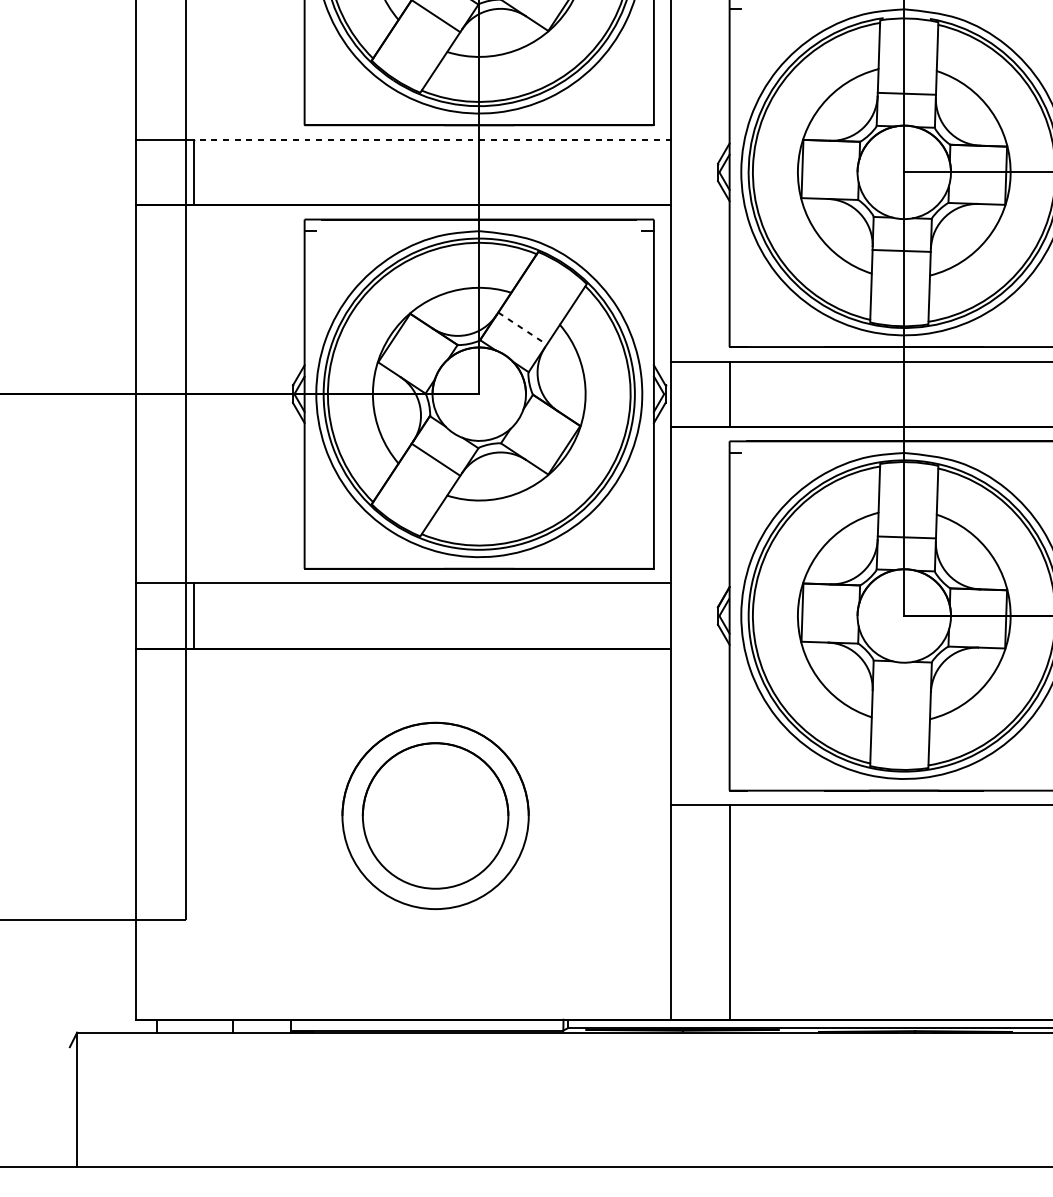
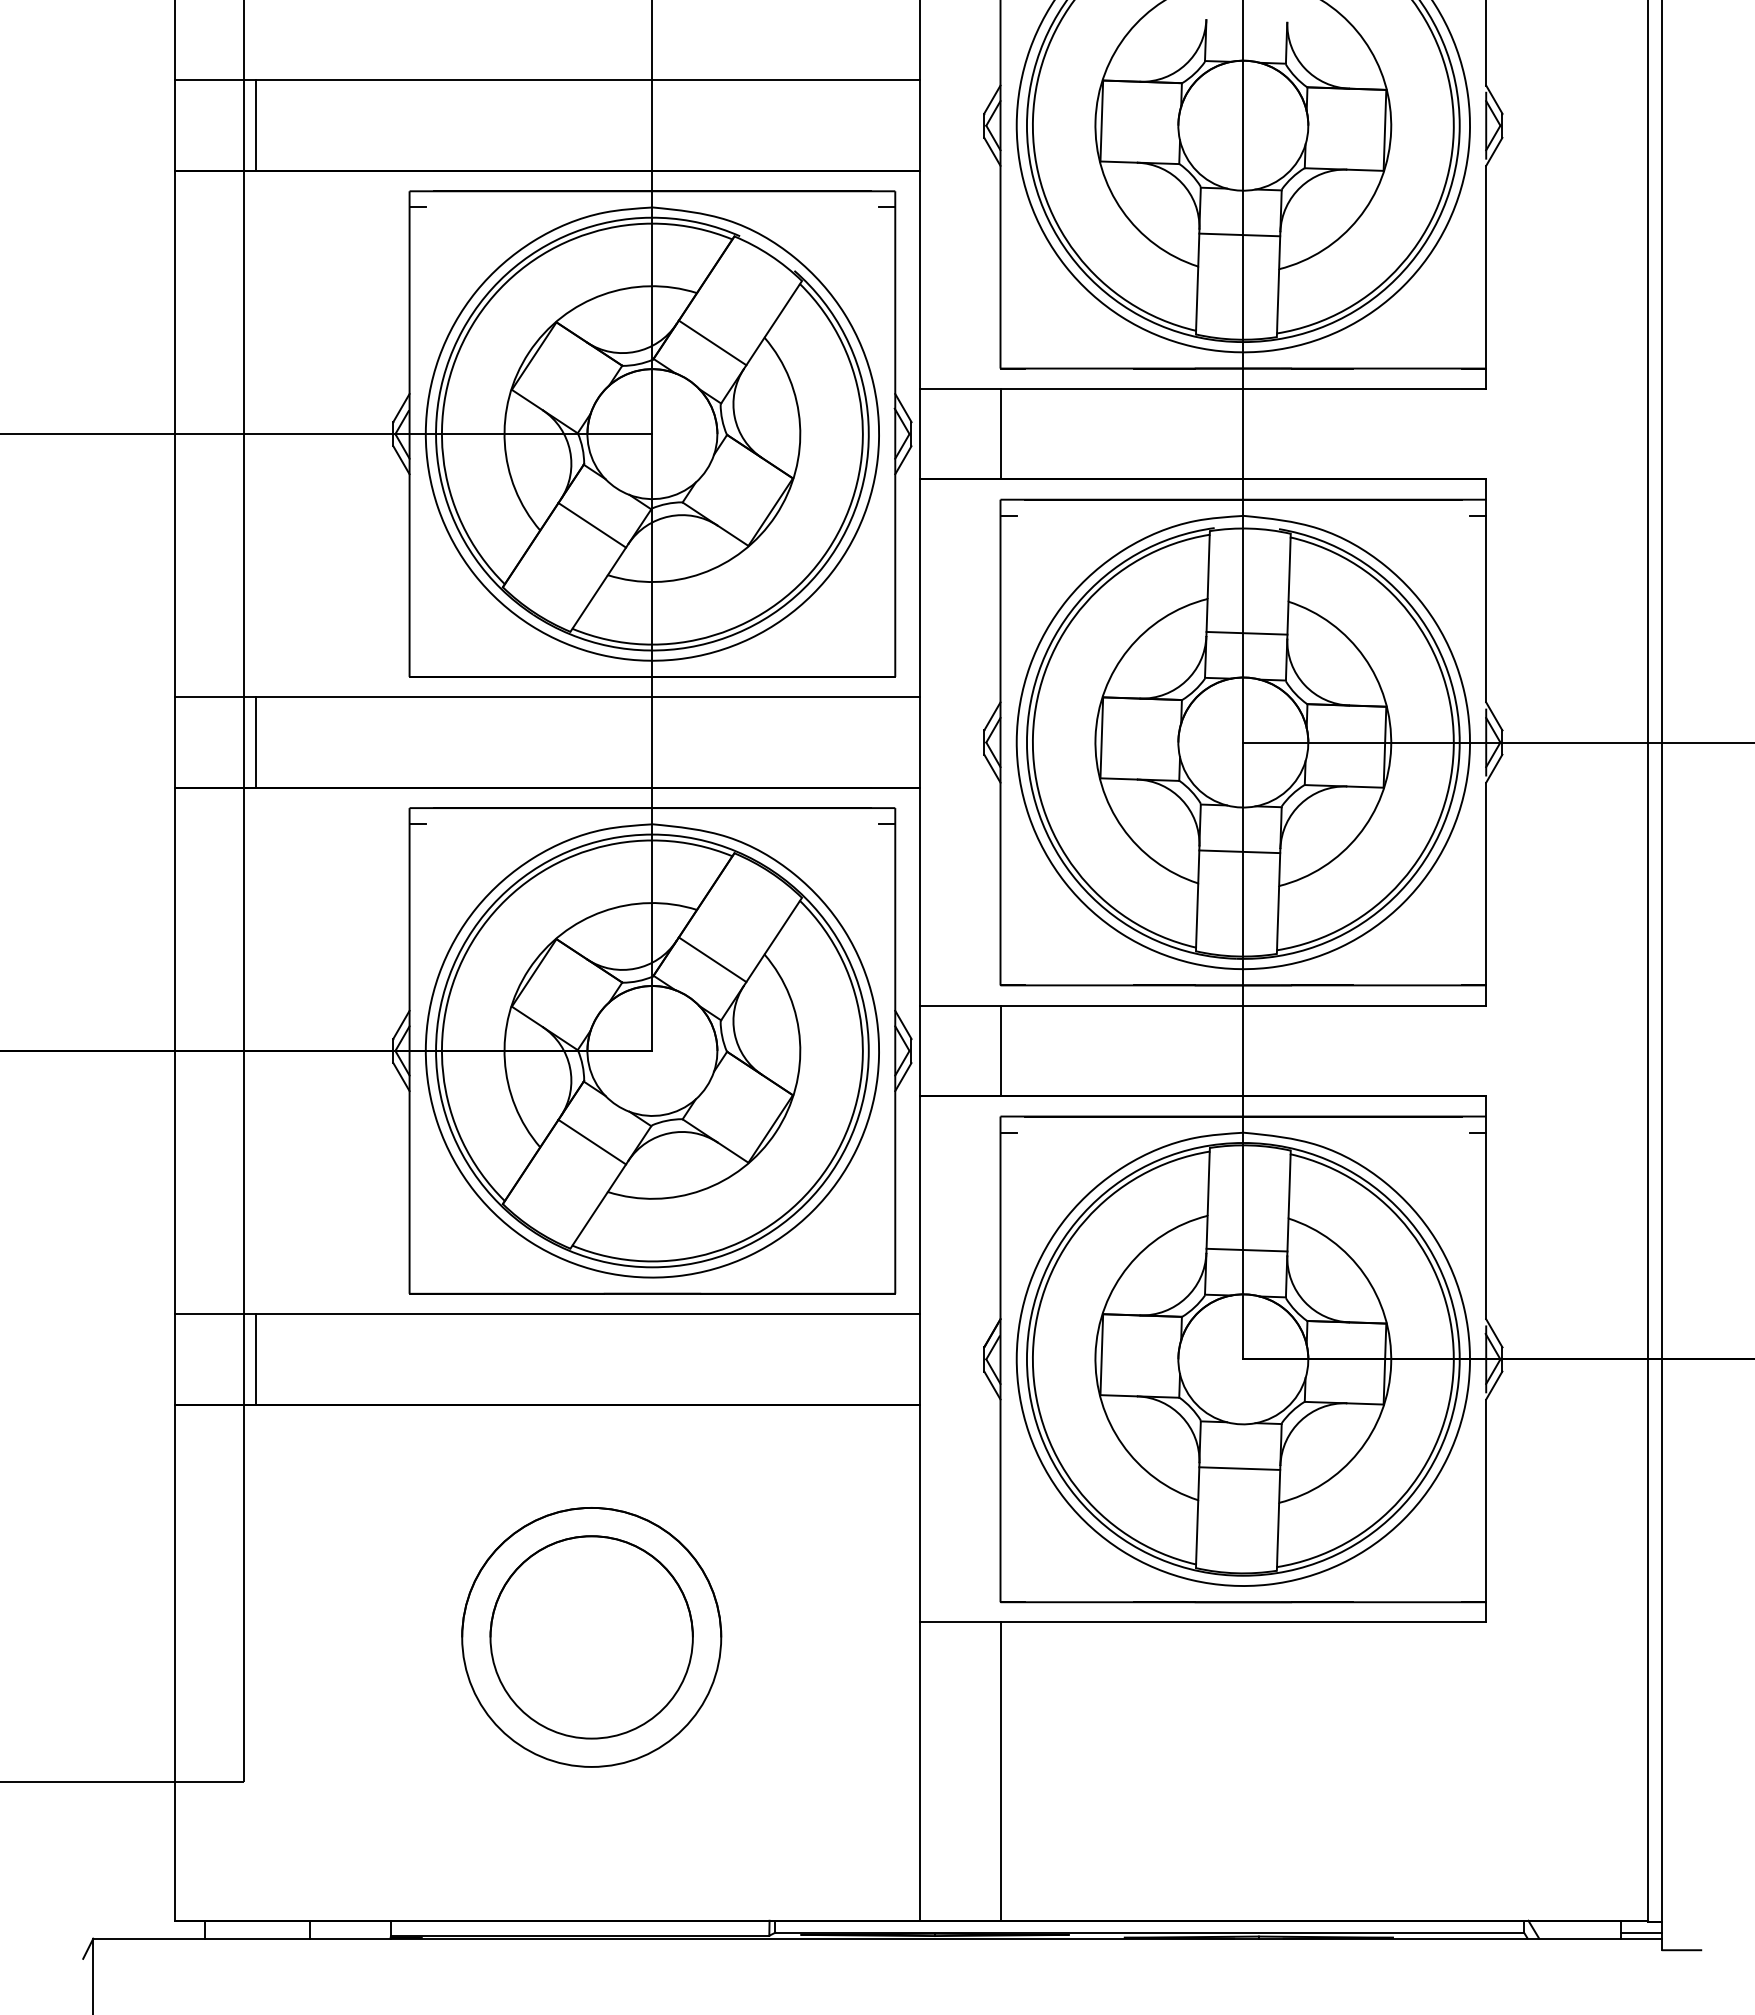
line: (432, 139) -> (587, 697), dashed -> solid
line: (523, 329) -> (713, 960), dashed -> solid
line: (901, 694) -> (1239, 1468), added

